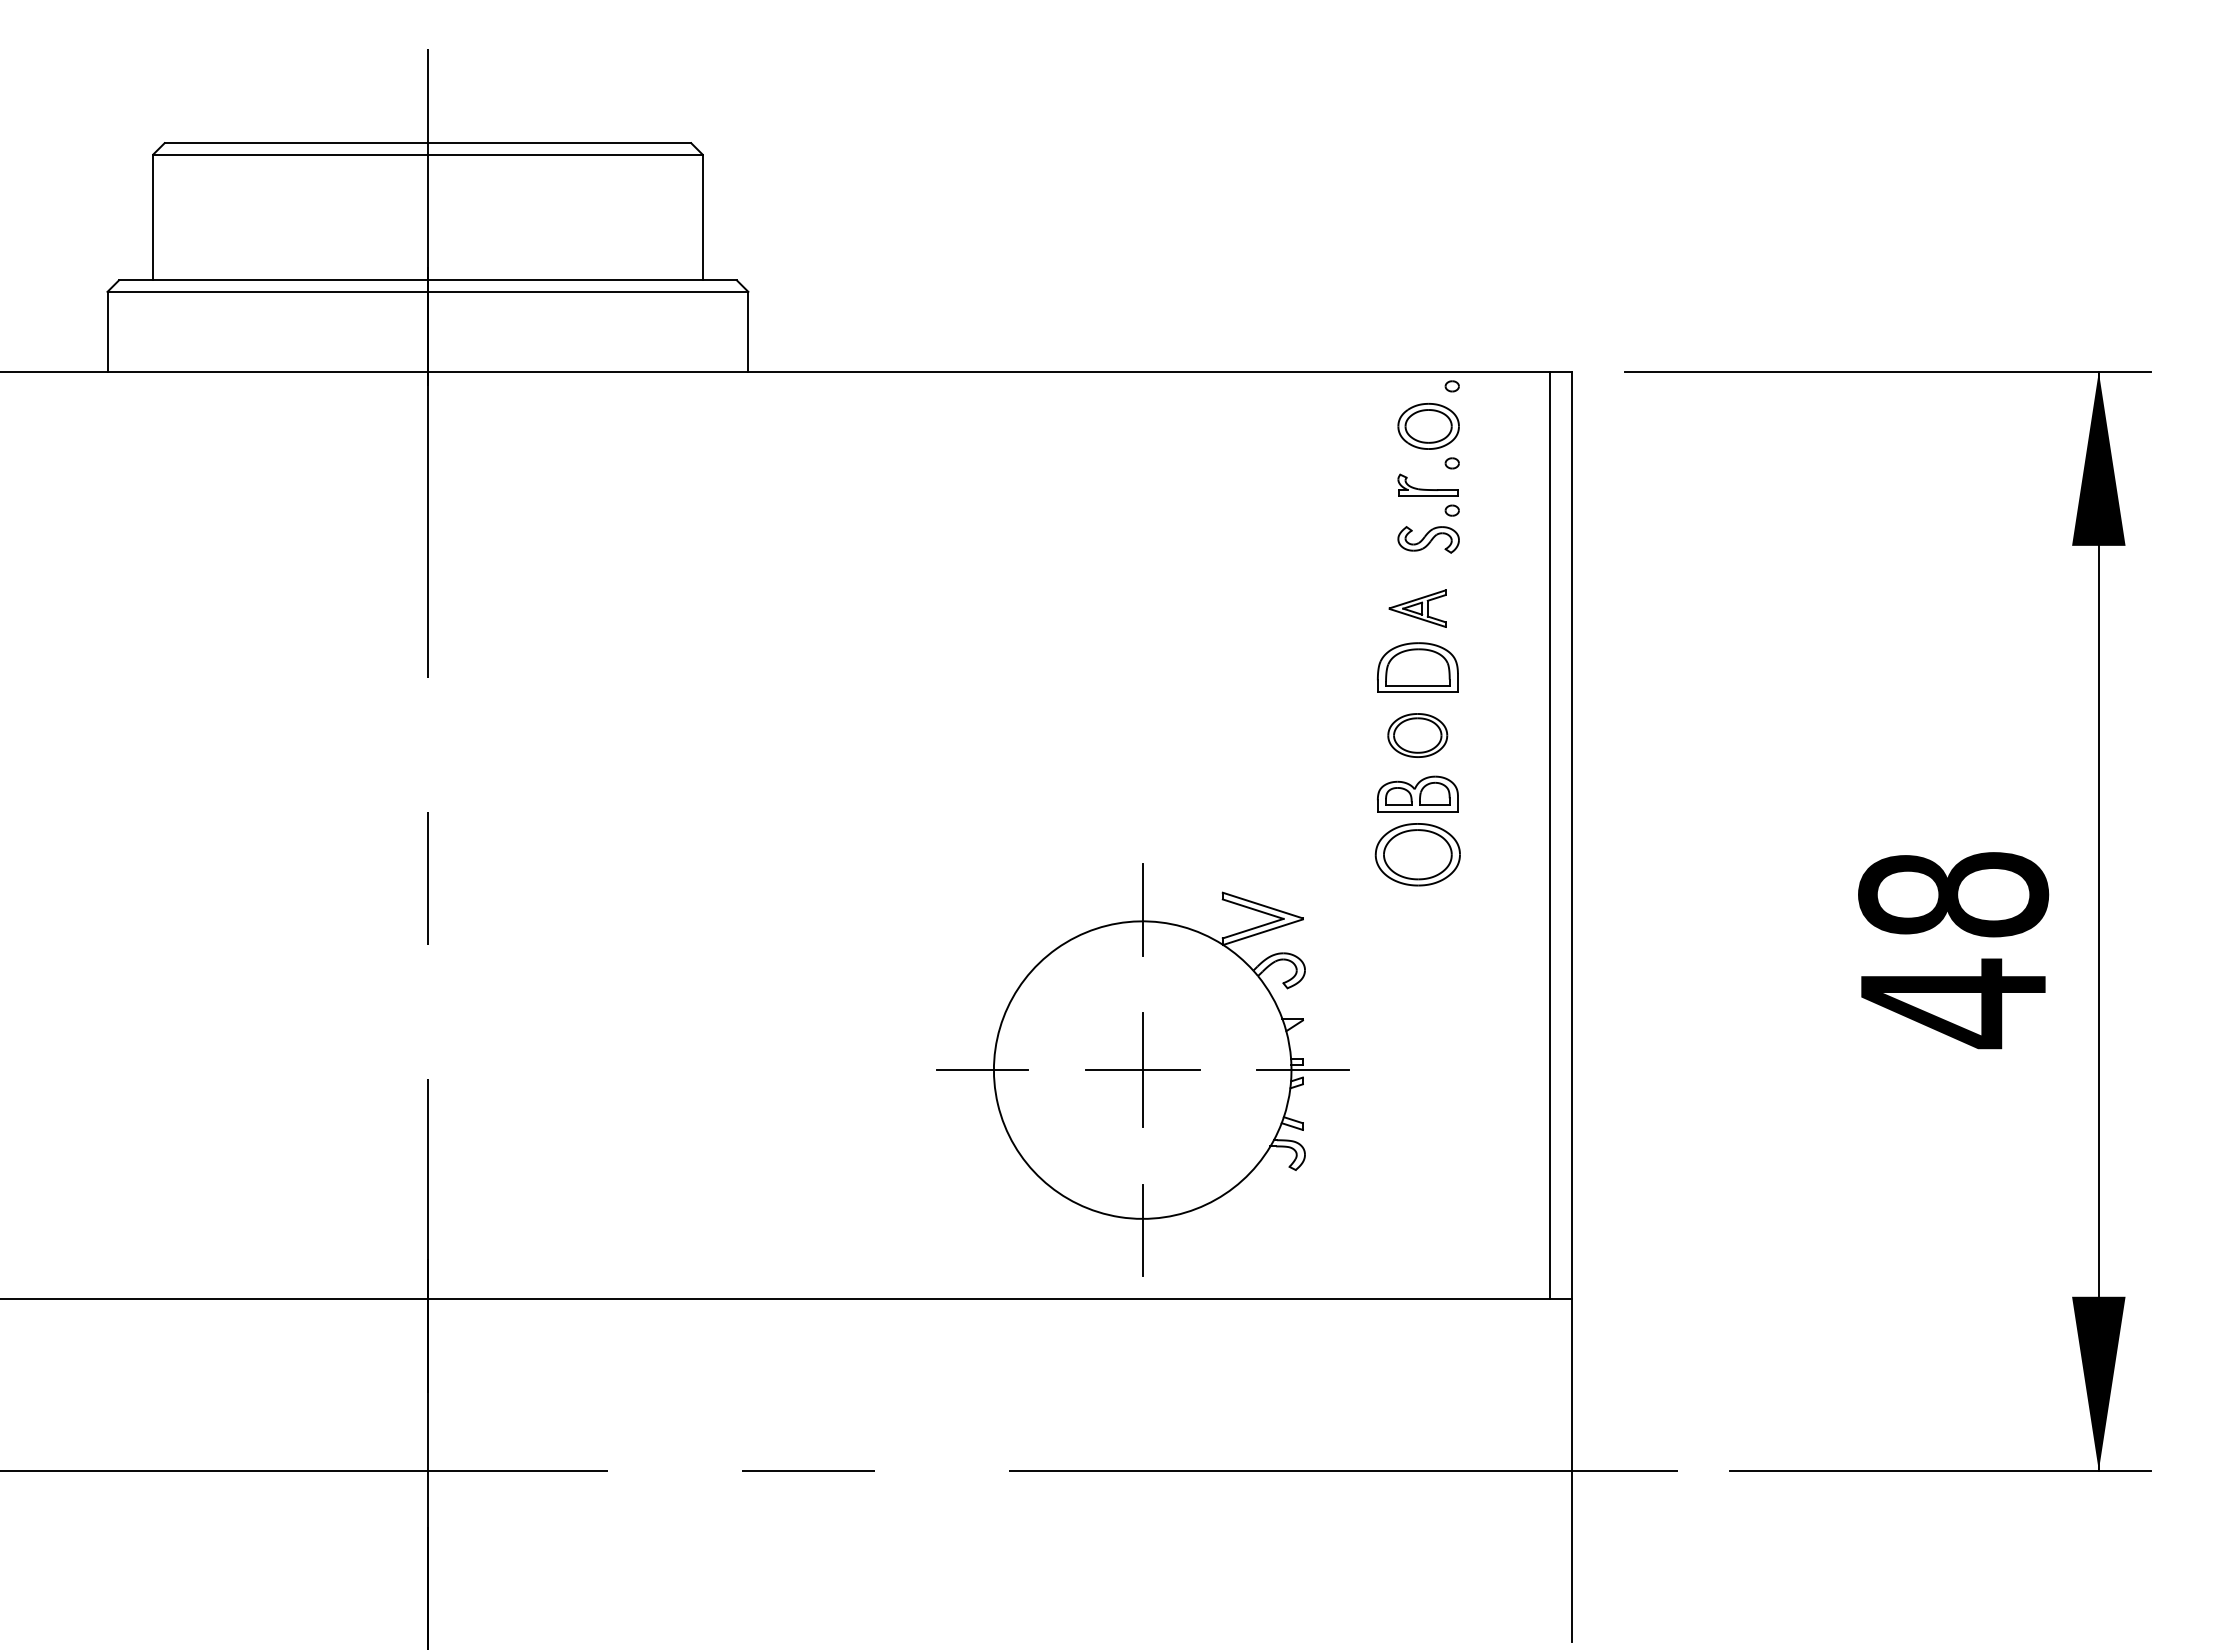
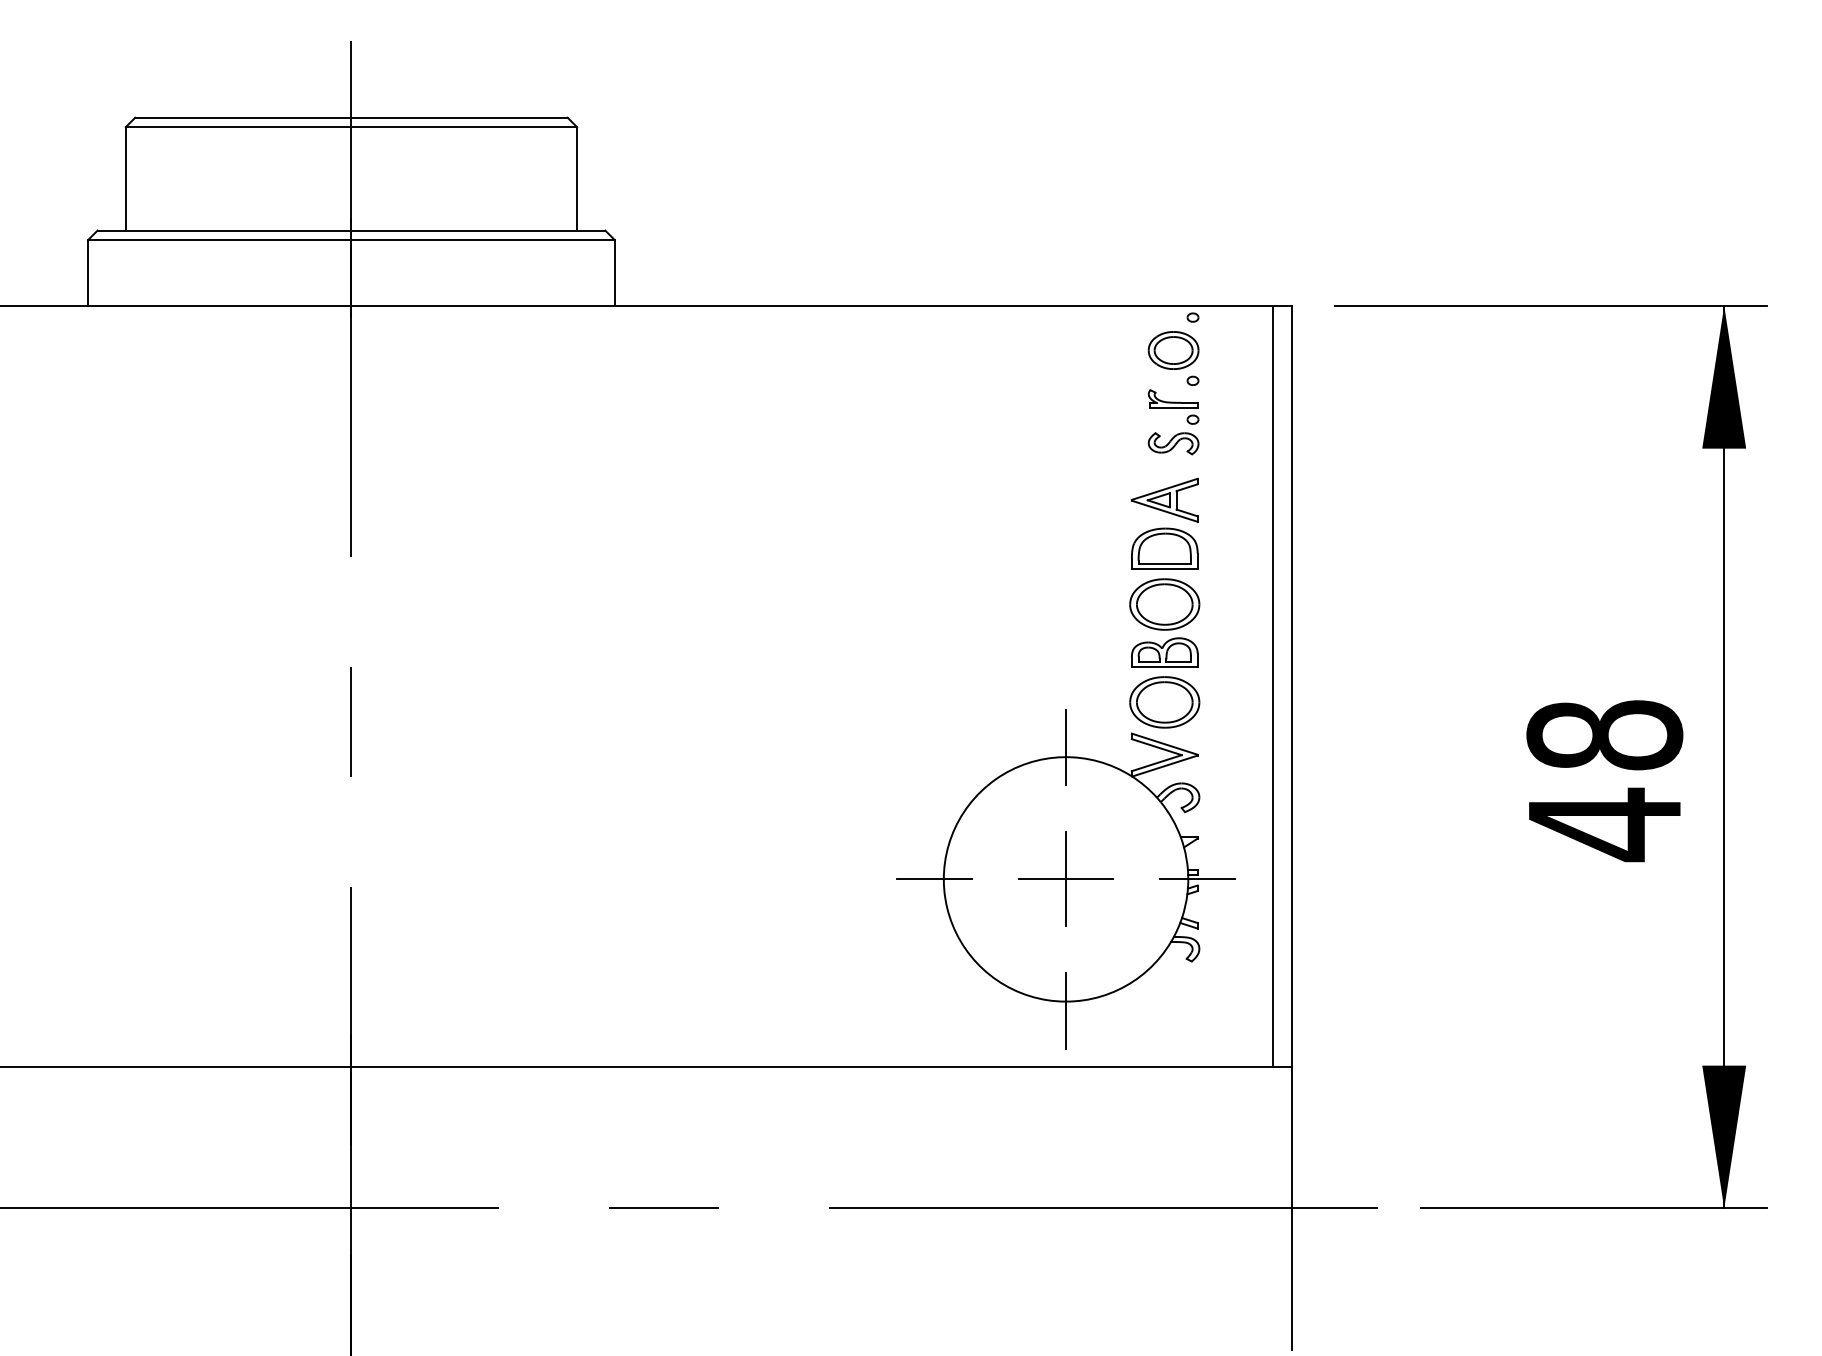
part: (1417, 608) -> (1164, 500), size x1.43
part: (1417, 735) -> (1164, 604), size x1.43
part: (1142, 1069) -> (1065, 878), moved

